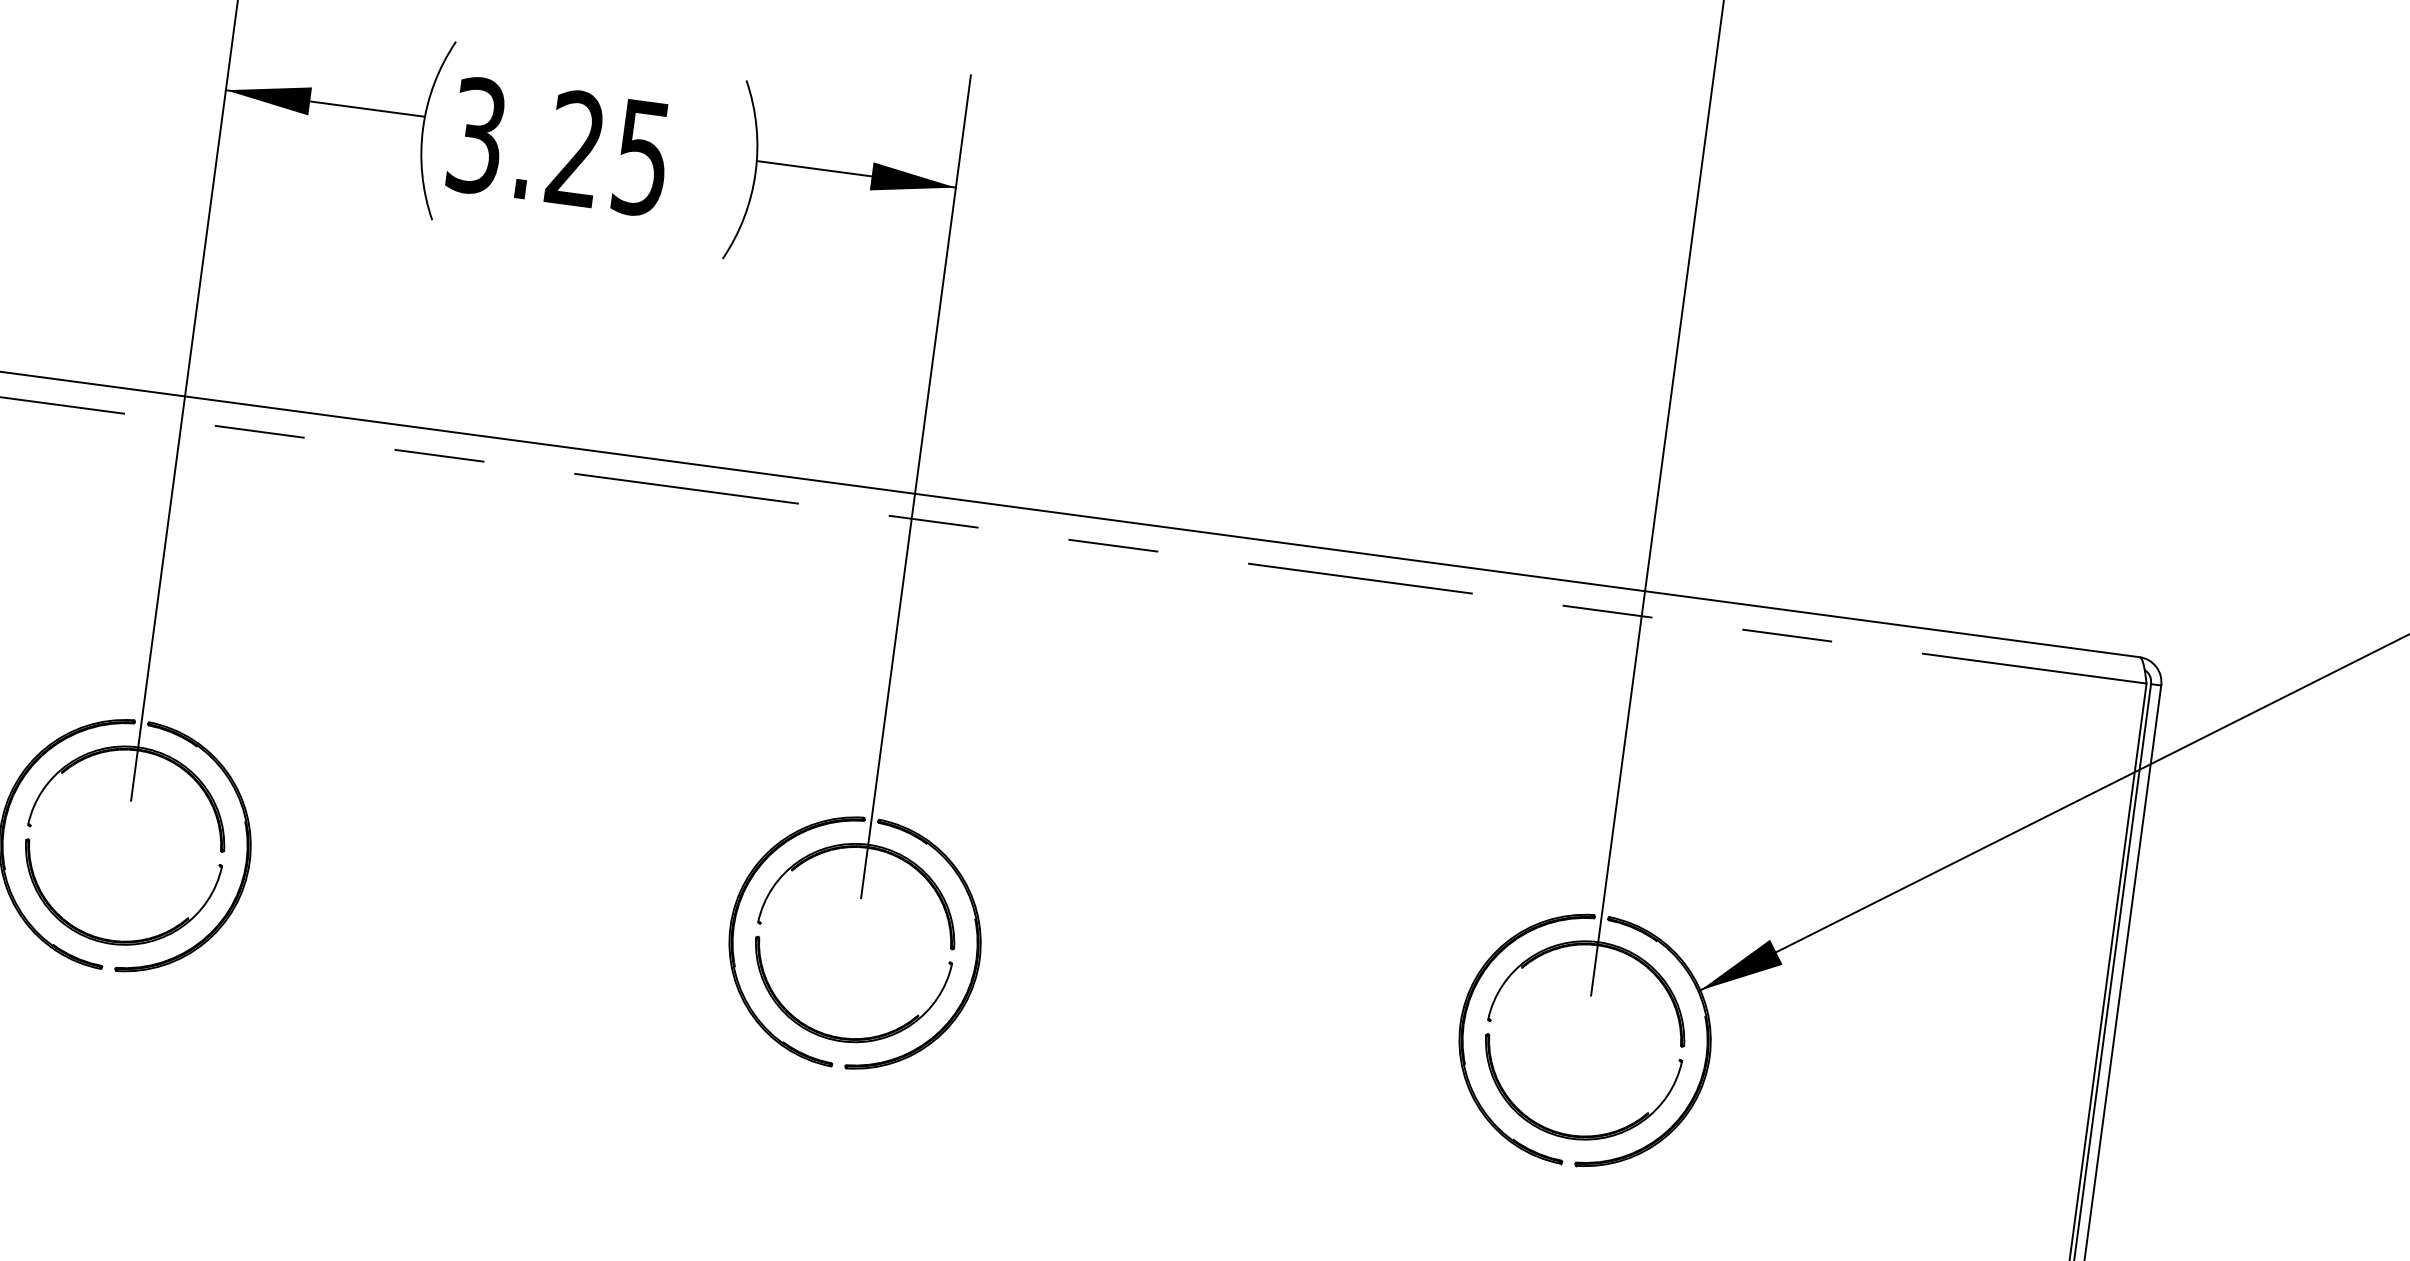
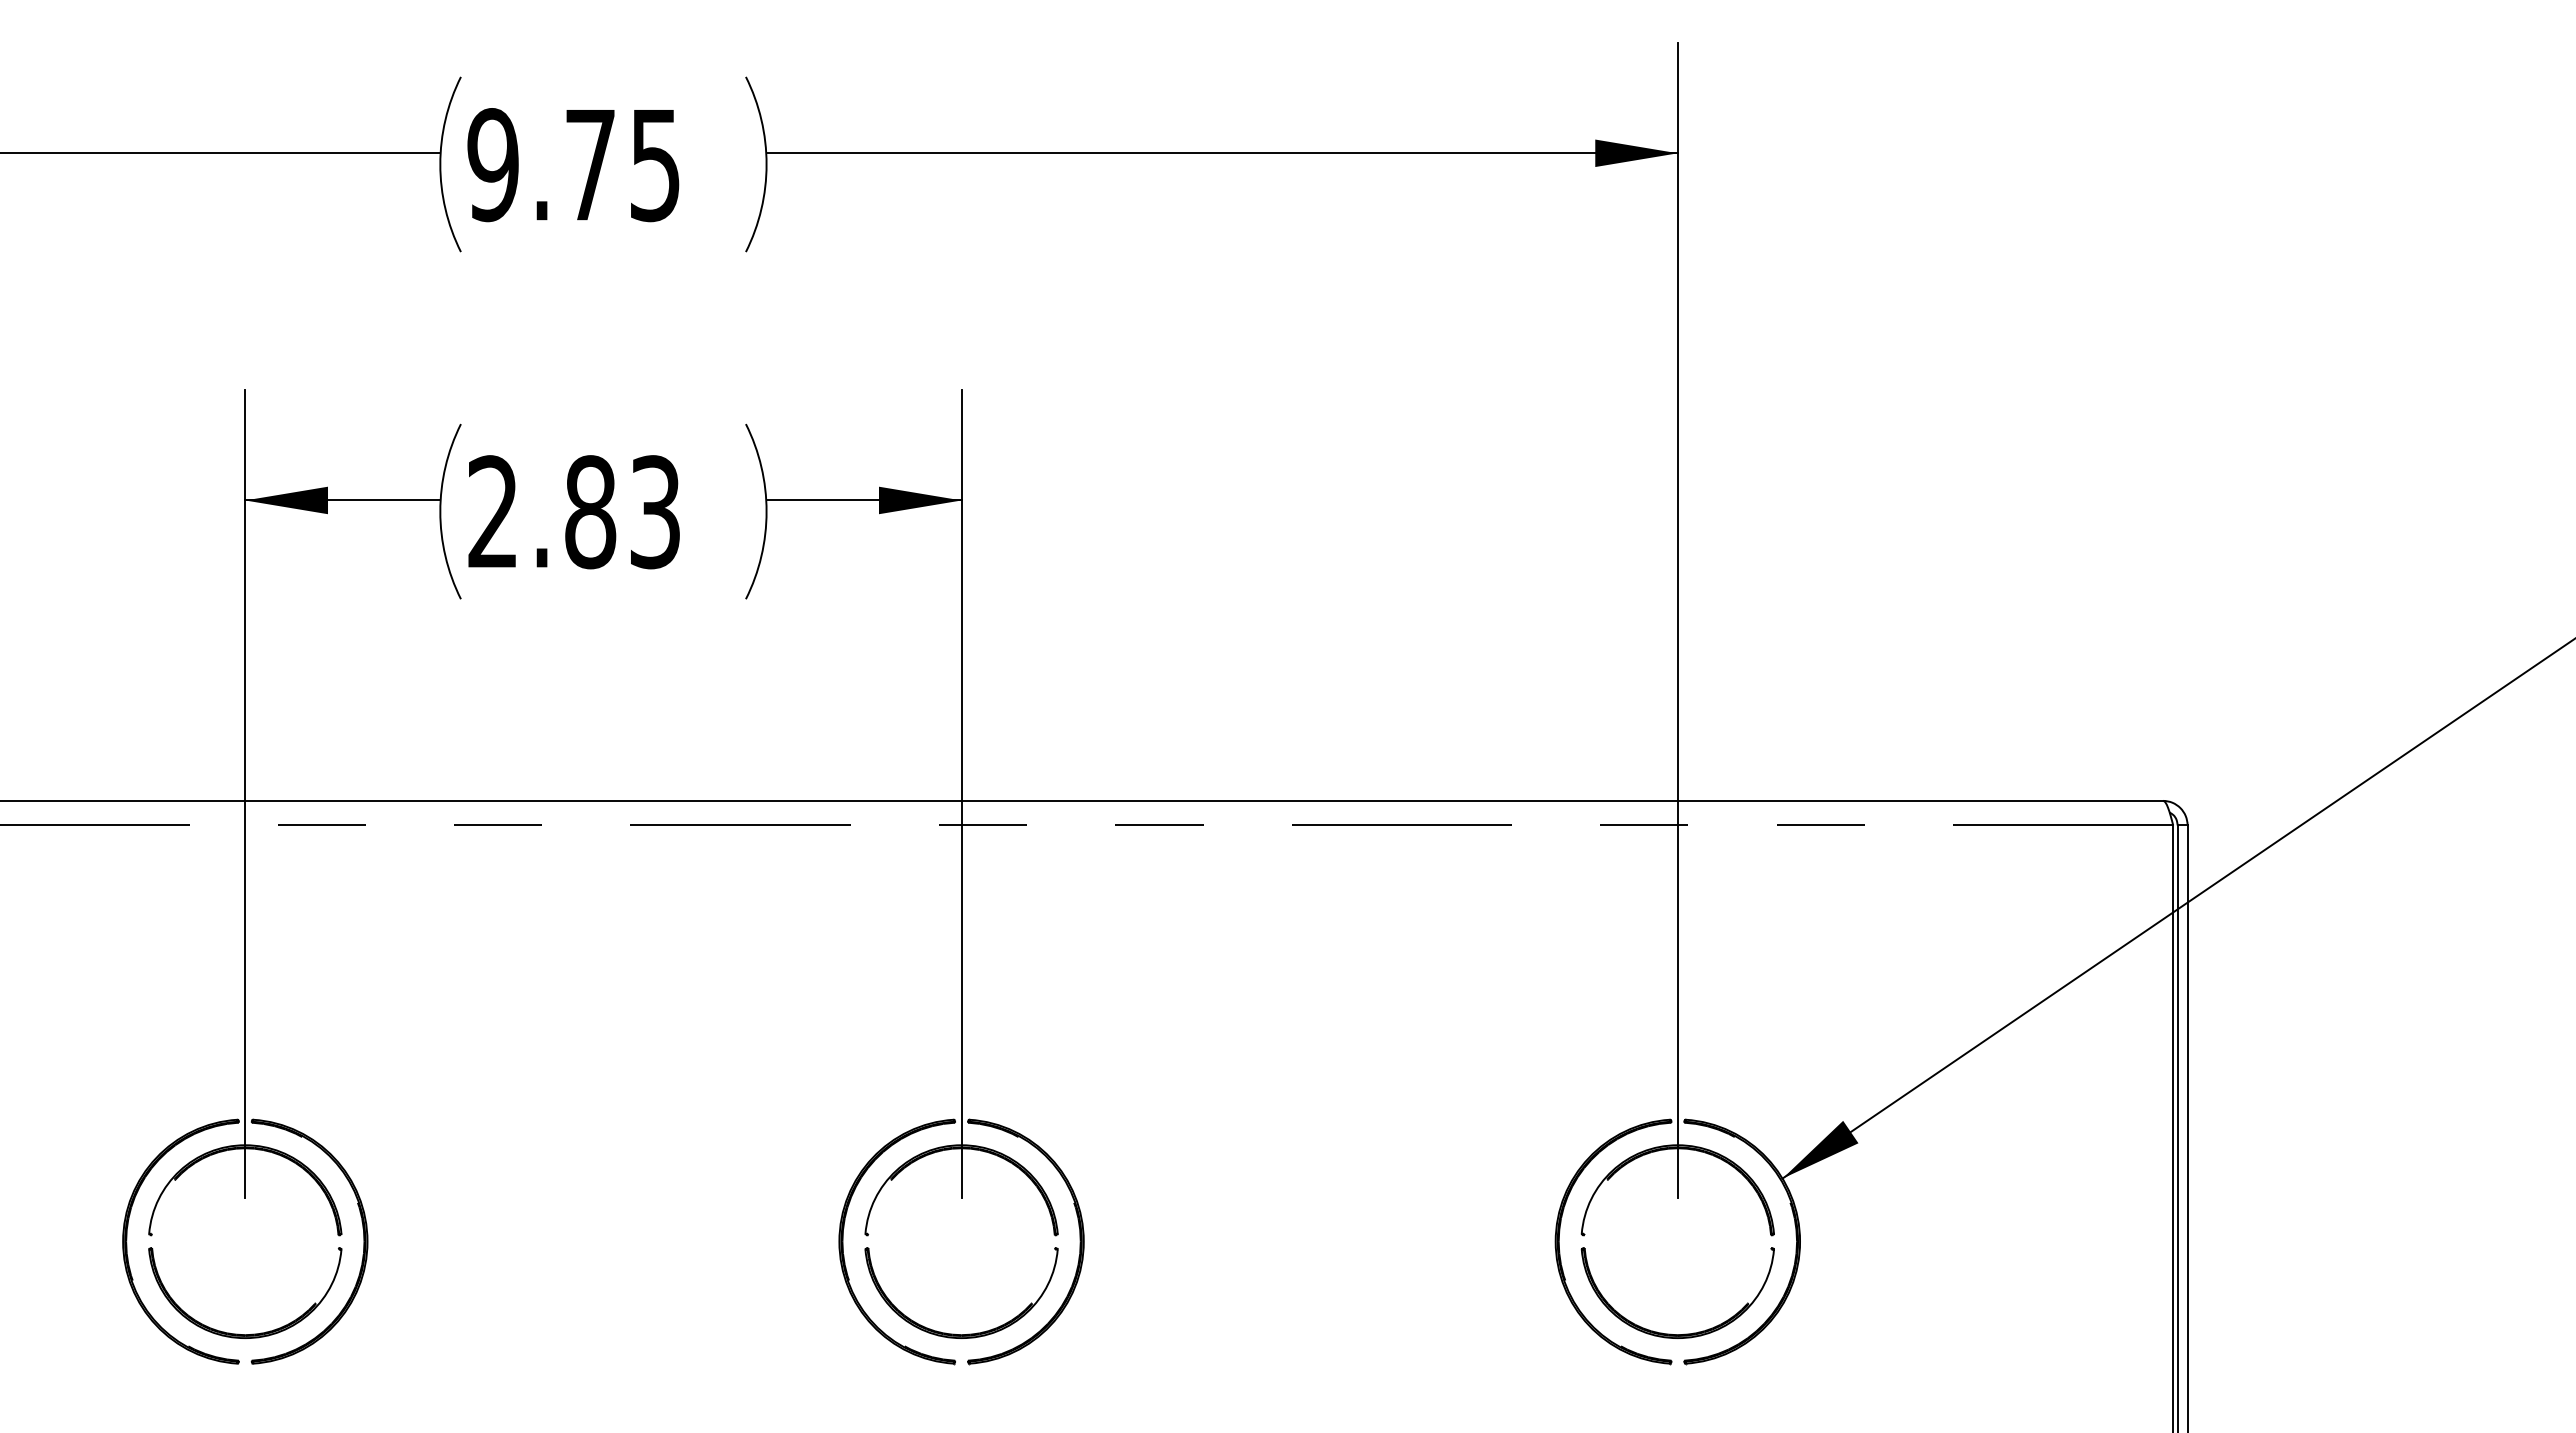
text: (558, 147) -> (573, 512), 3.25 -> 2.83

